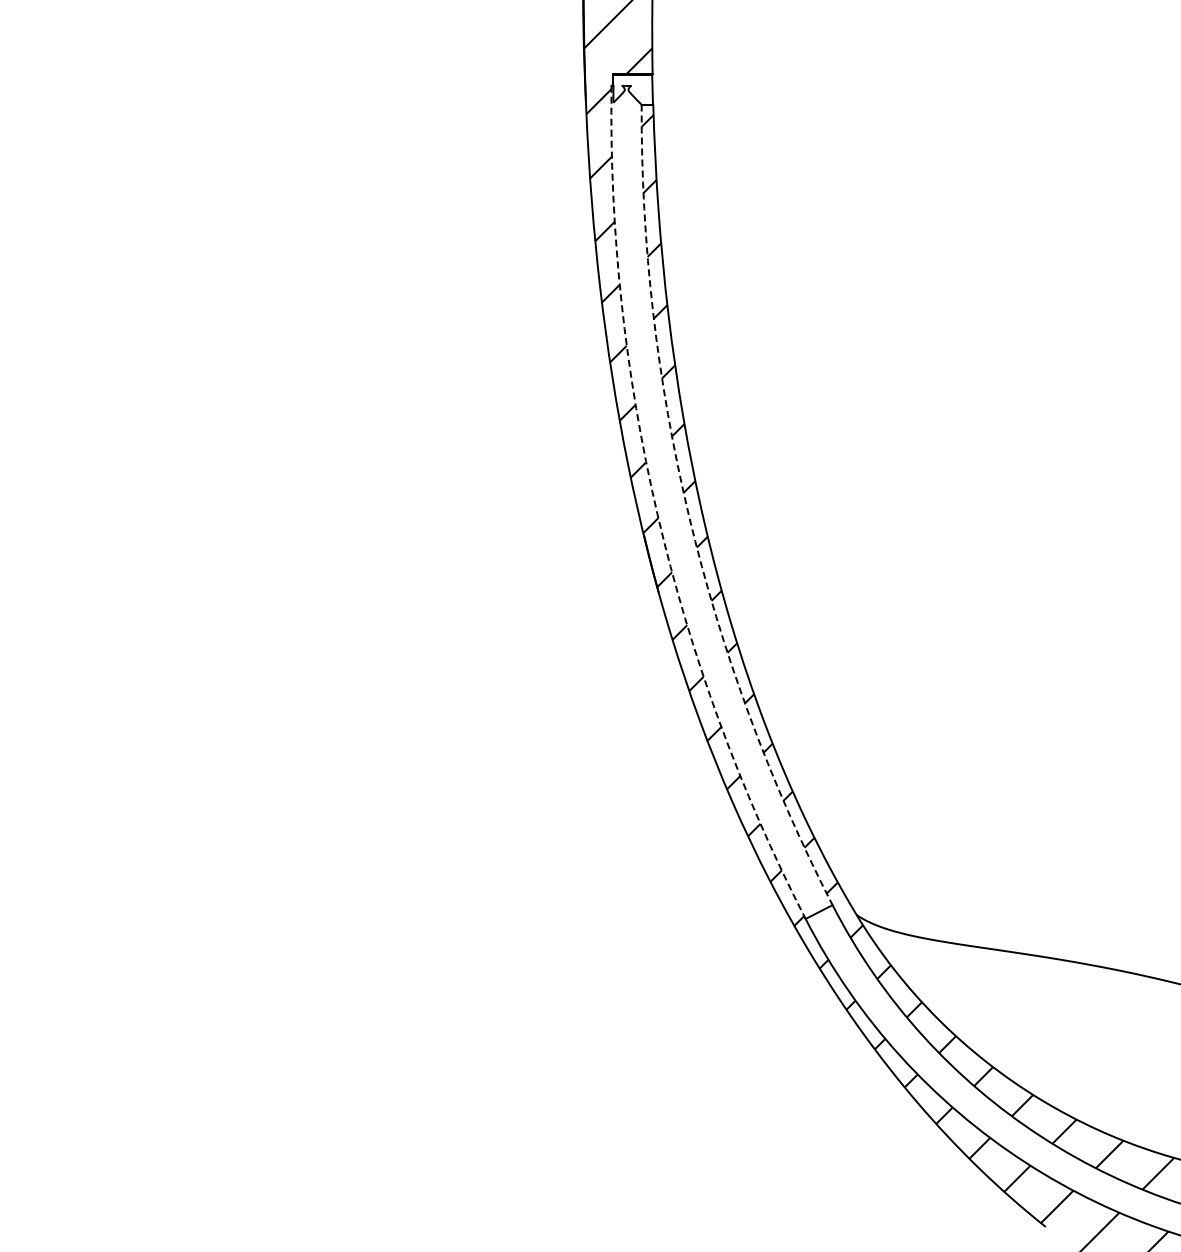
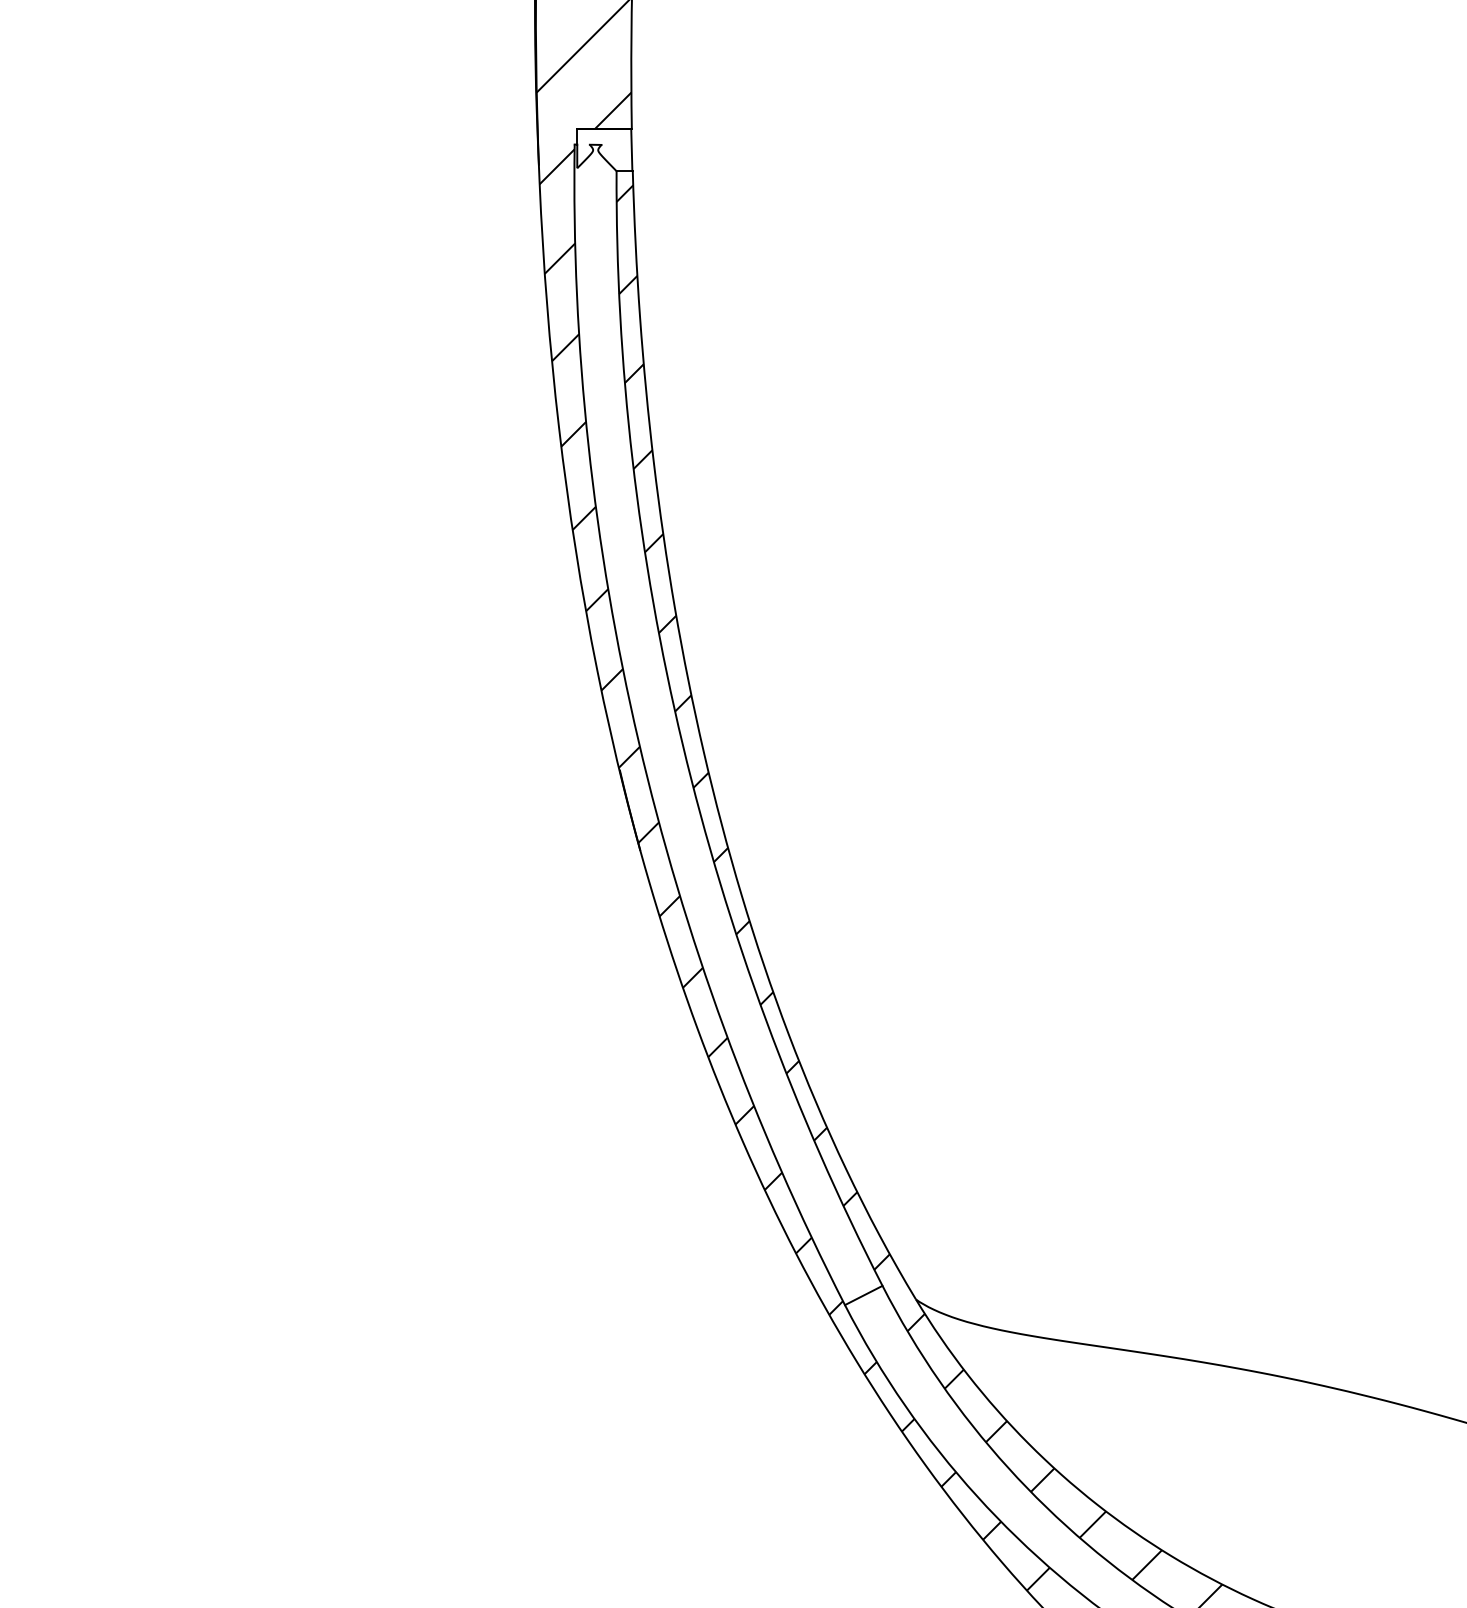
arc: (657, 514) -> (638, 741), dashed -> solid
arc: (689, 516) -> (683, 744), dashed -> solid

